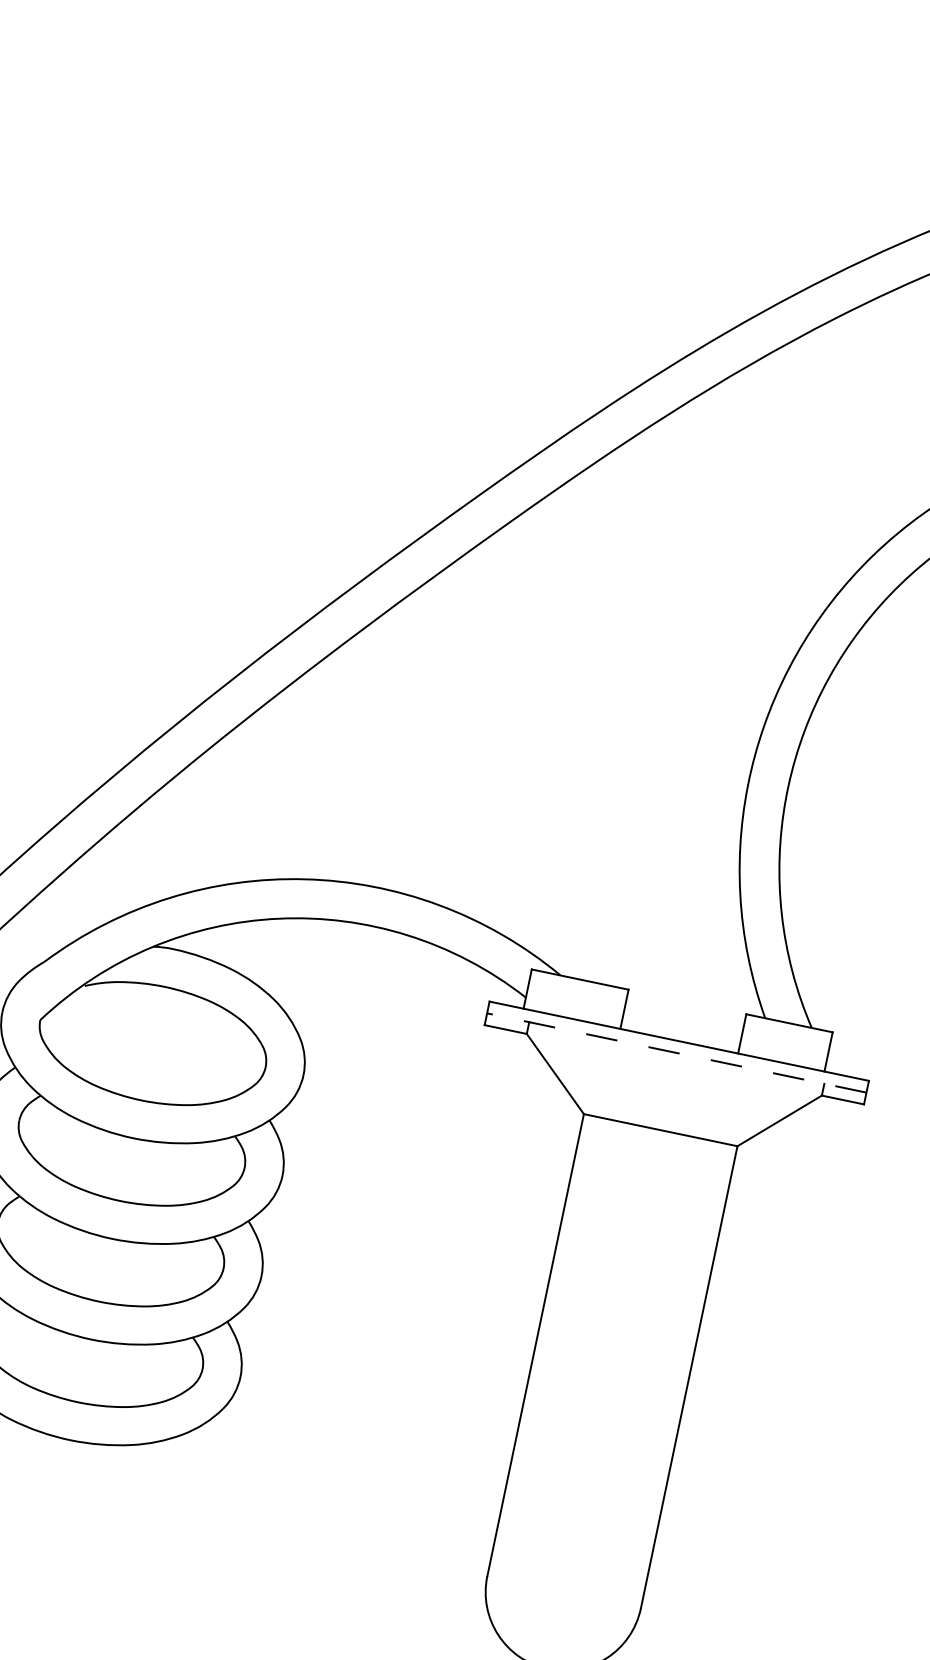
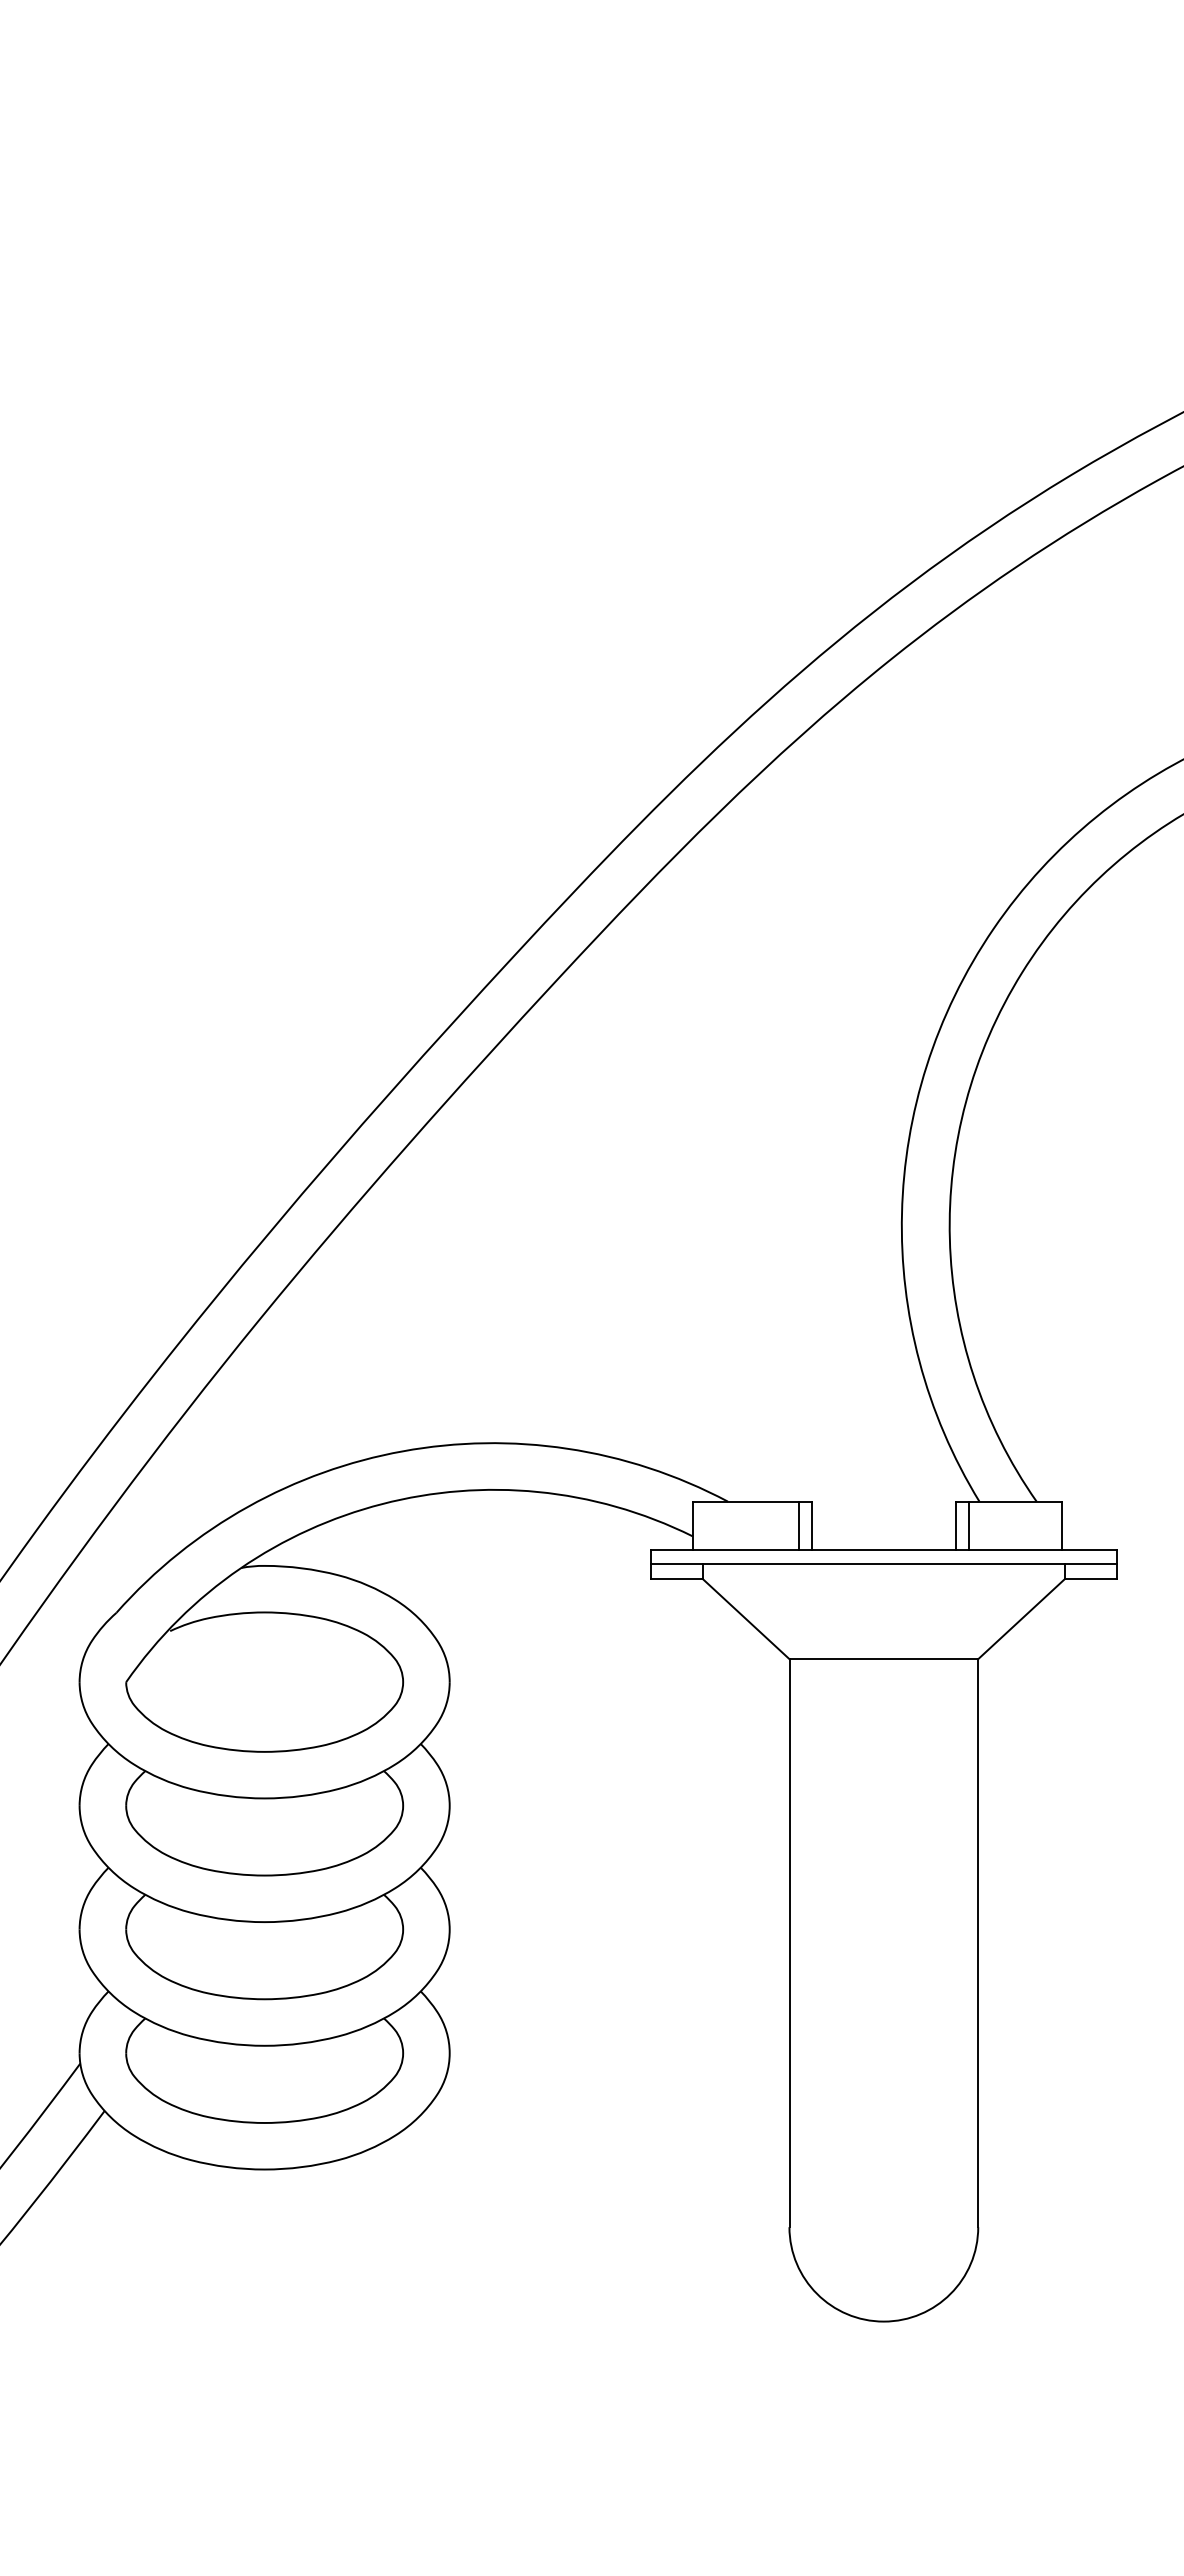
line: (613, 1006) -> (798, 1525), added
line: (753, 1035) -> (969, 1525), added
line: (676, 1053) -> (883, 1564), dashed -> solid

